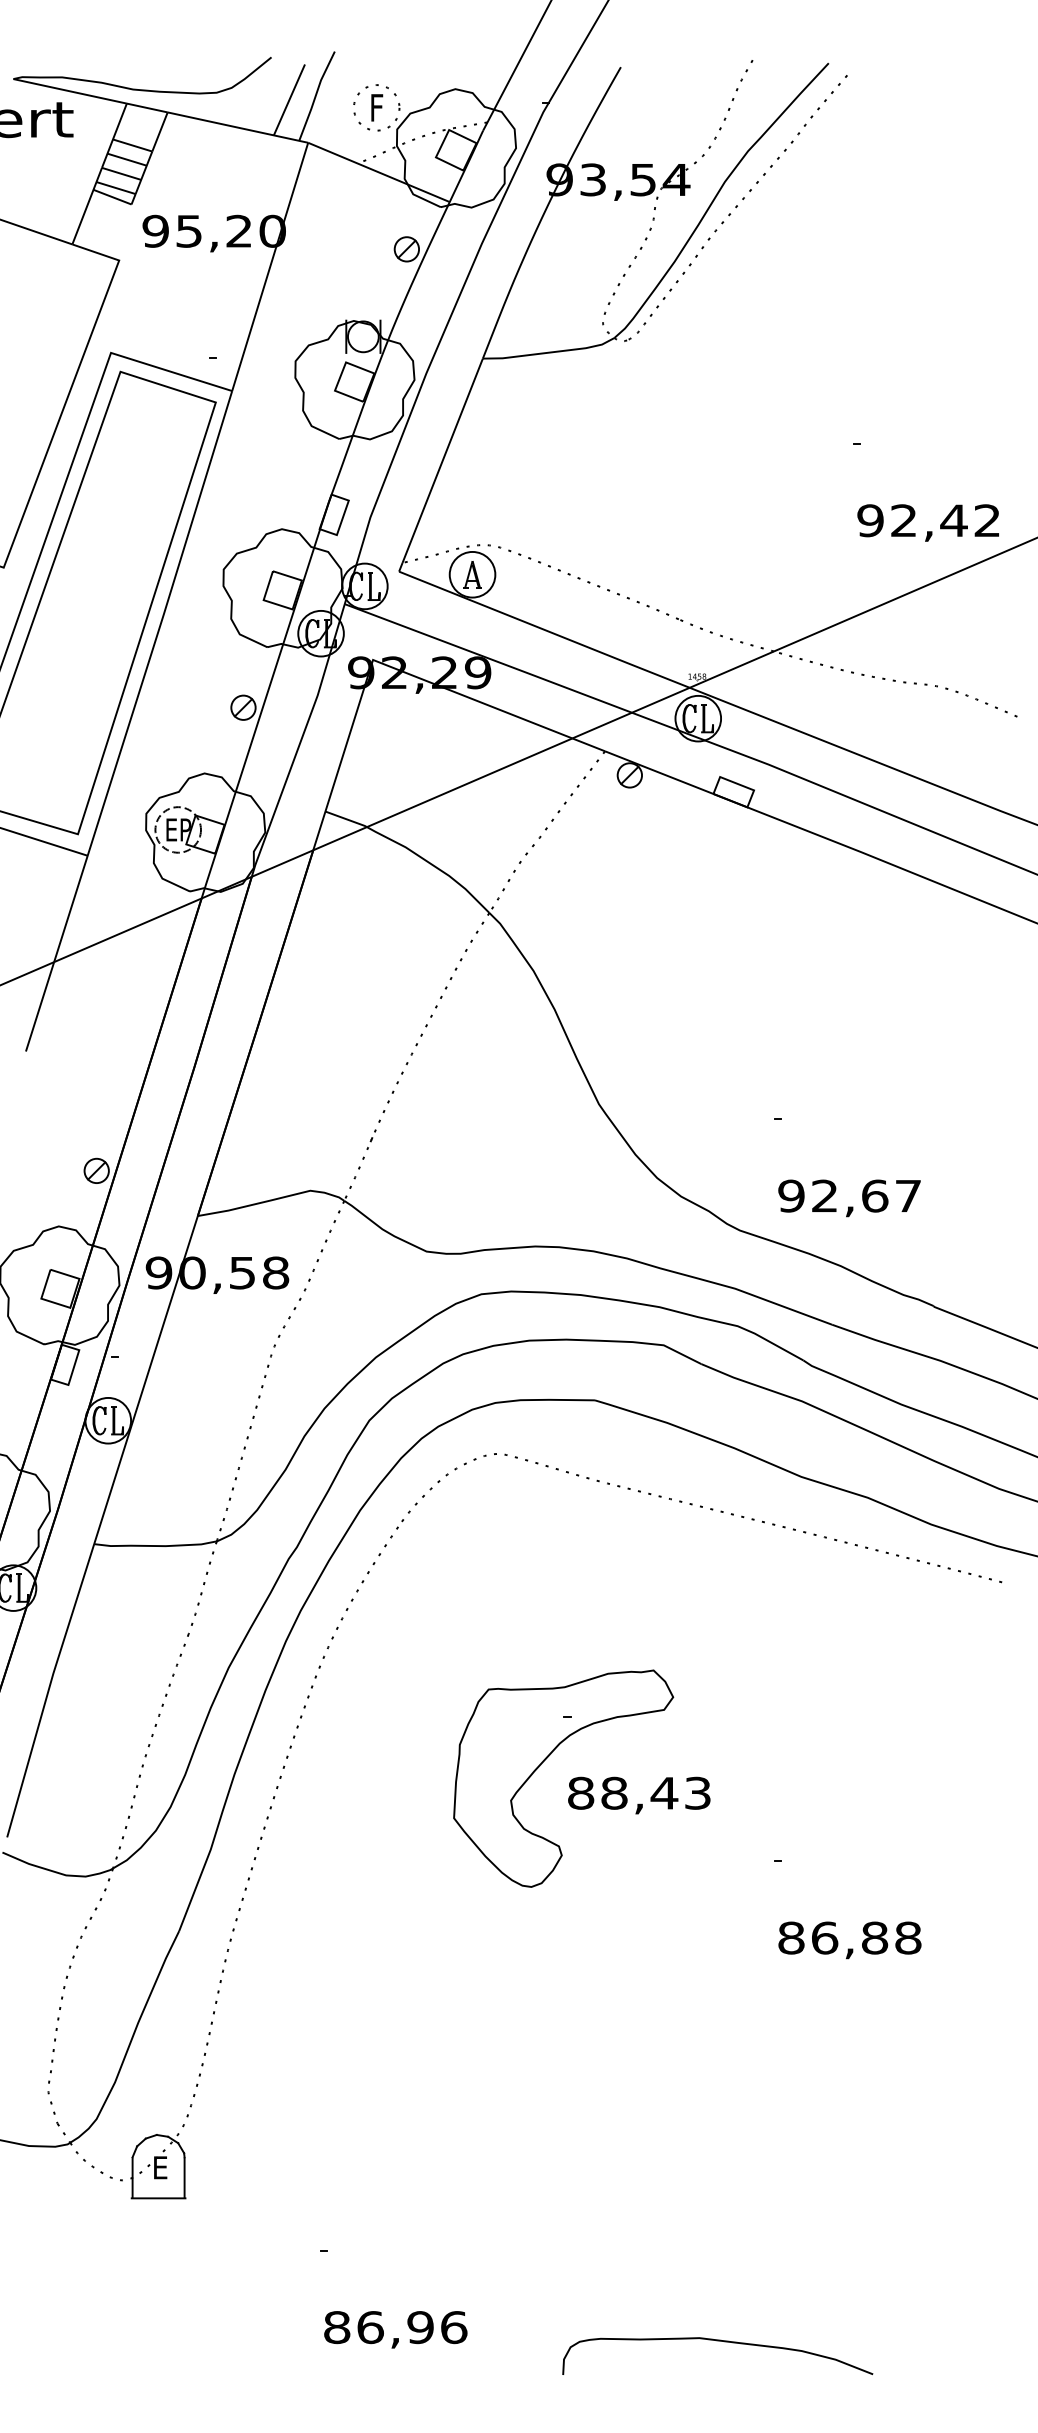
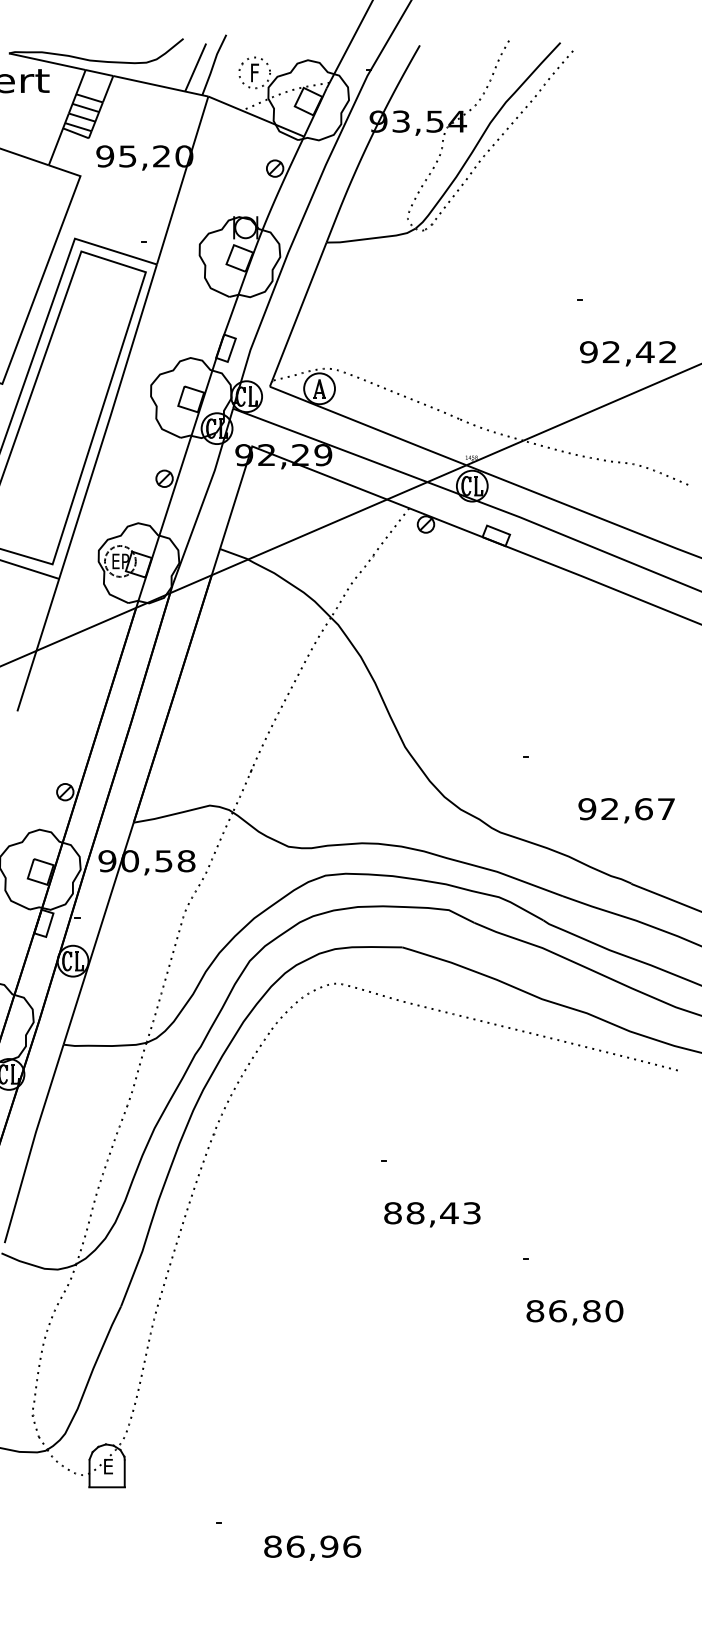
text: (849, 1198) -> (626, 810), moved
part: (544, 1762) -> (368, 1192), removed
text: (908, 1937) -> (614, 1310), 86,88 -> 86,80
text: (395, 2328) -> (312, 1547), moved
curve: (717, 2341) -> (485, 1584), removed

